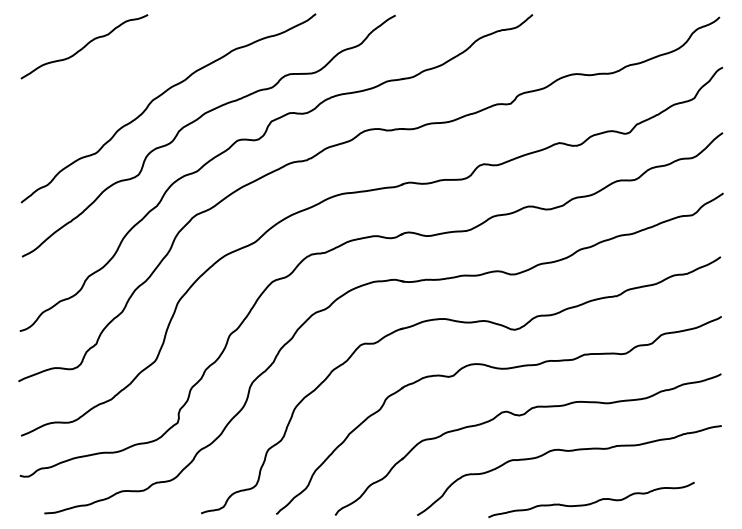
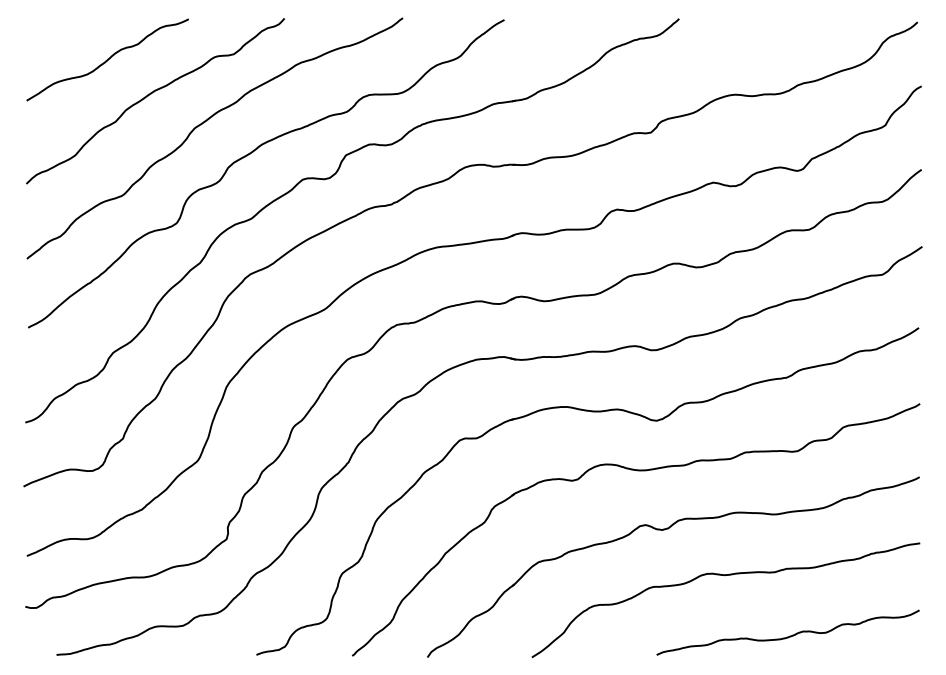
curve: (118, 73) -> (151, 94), added
curve: (592, 502) -> (789, 635), moved

